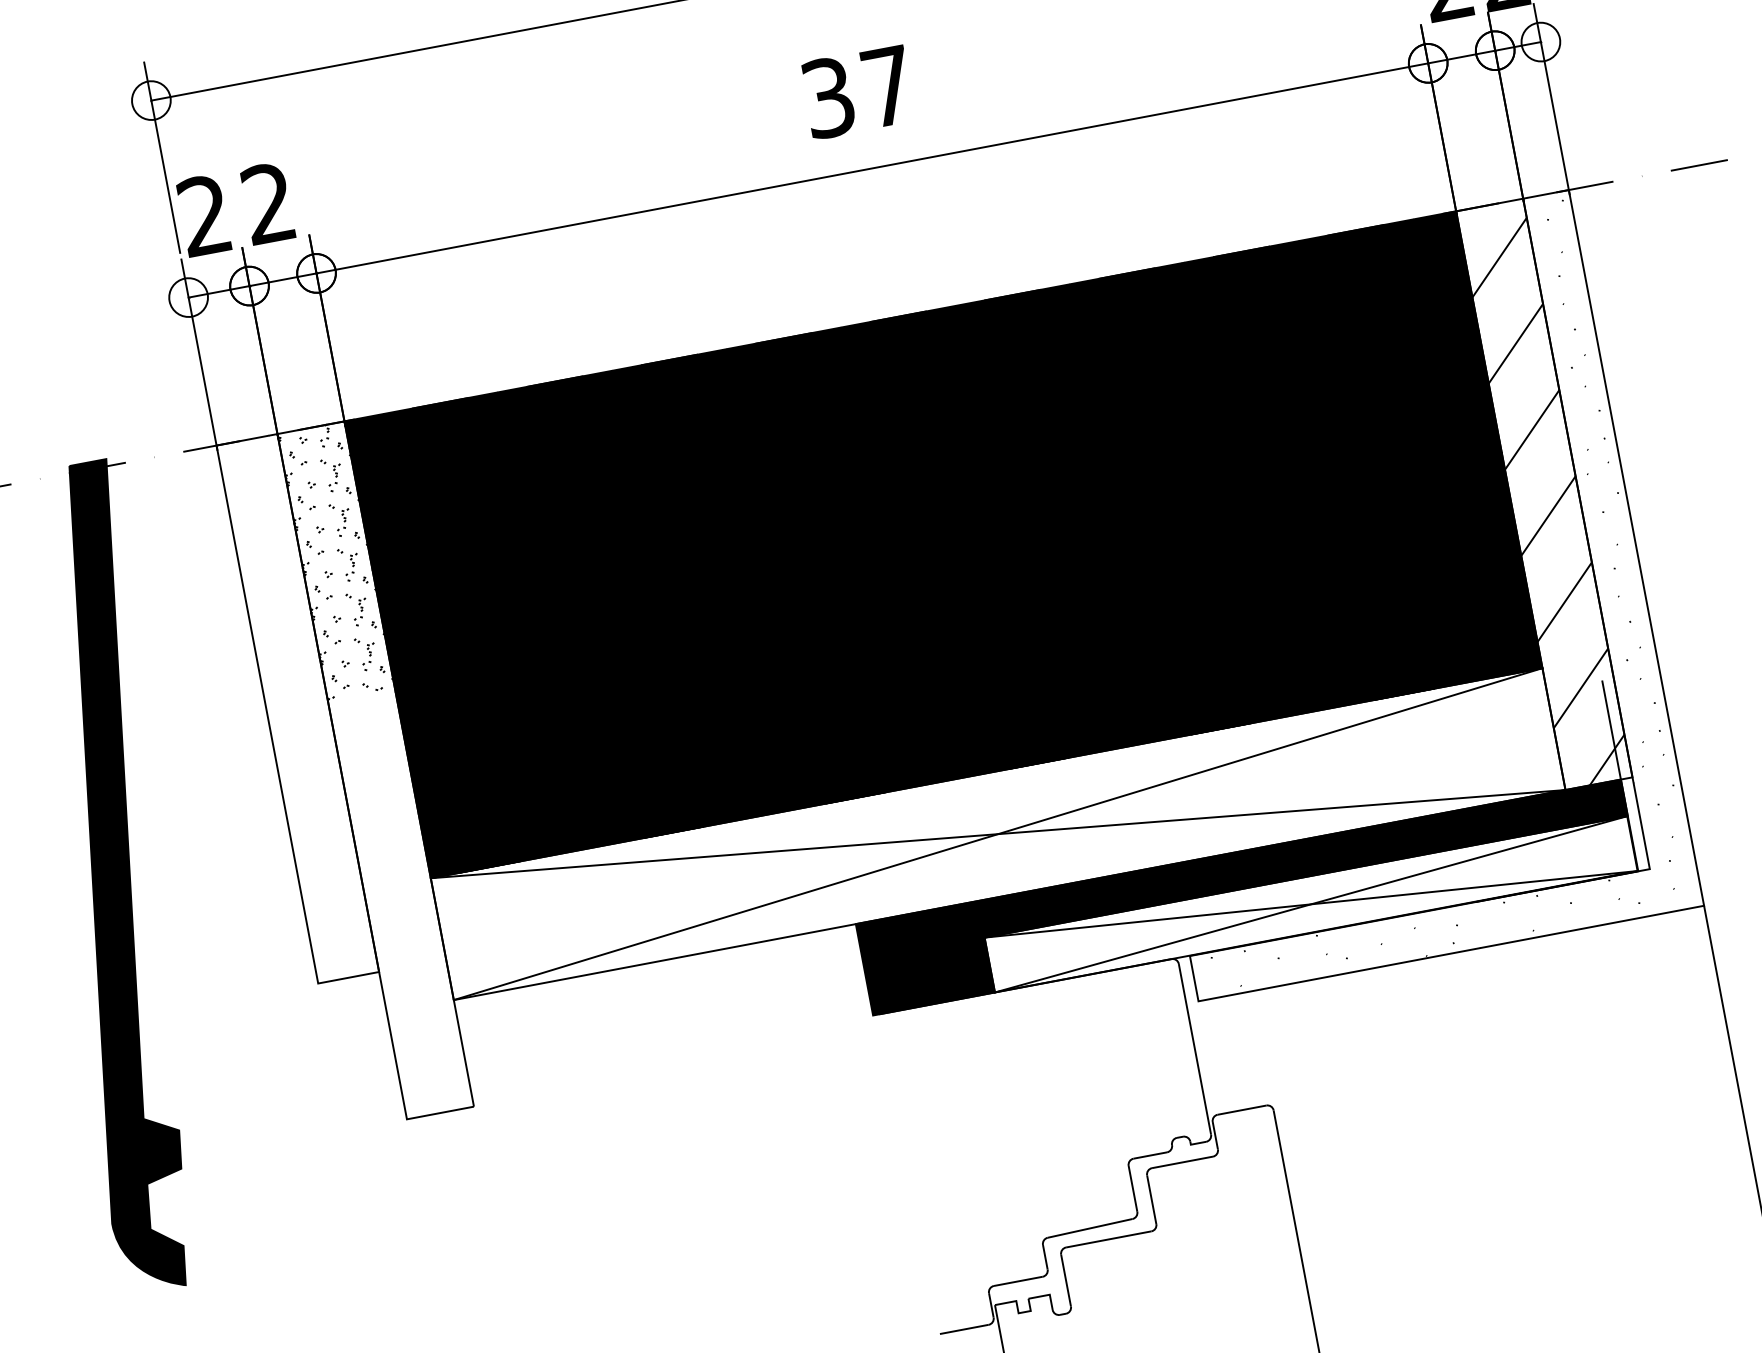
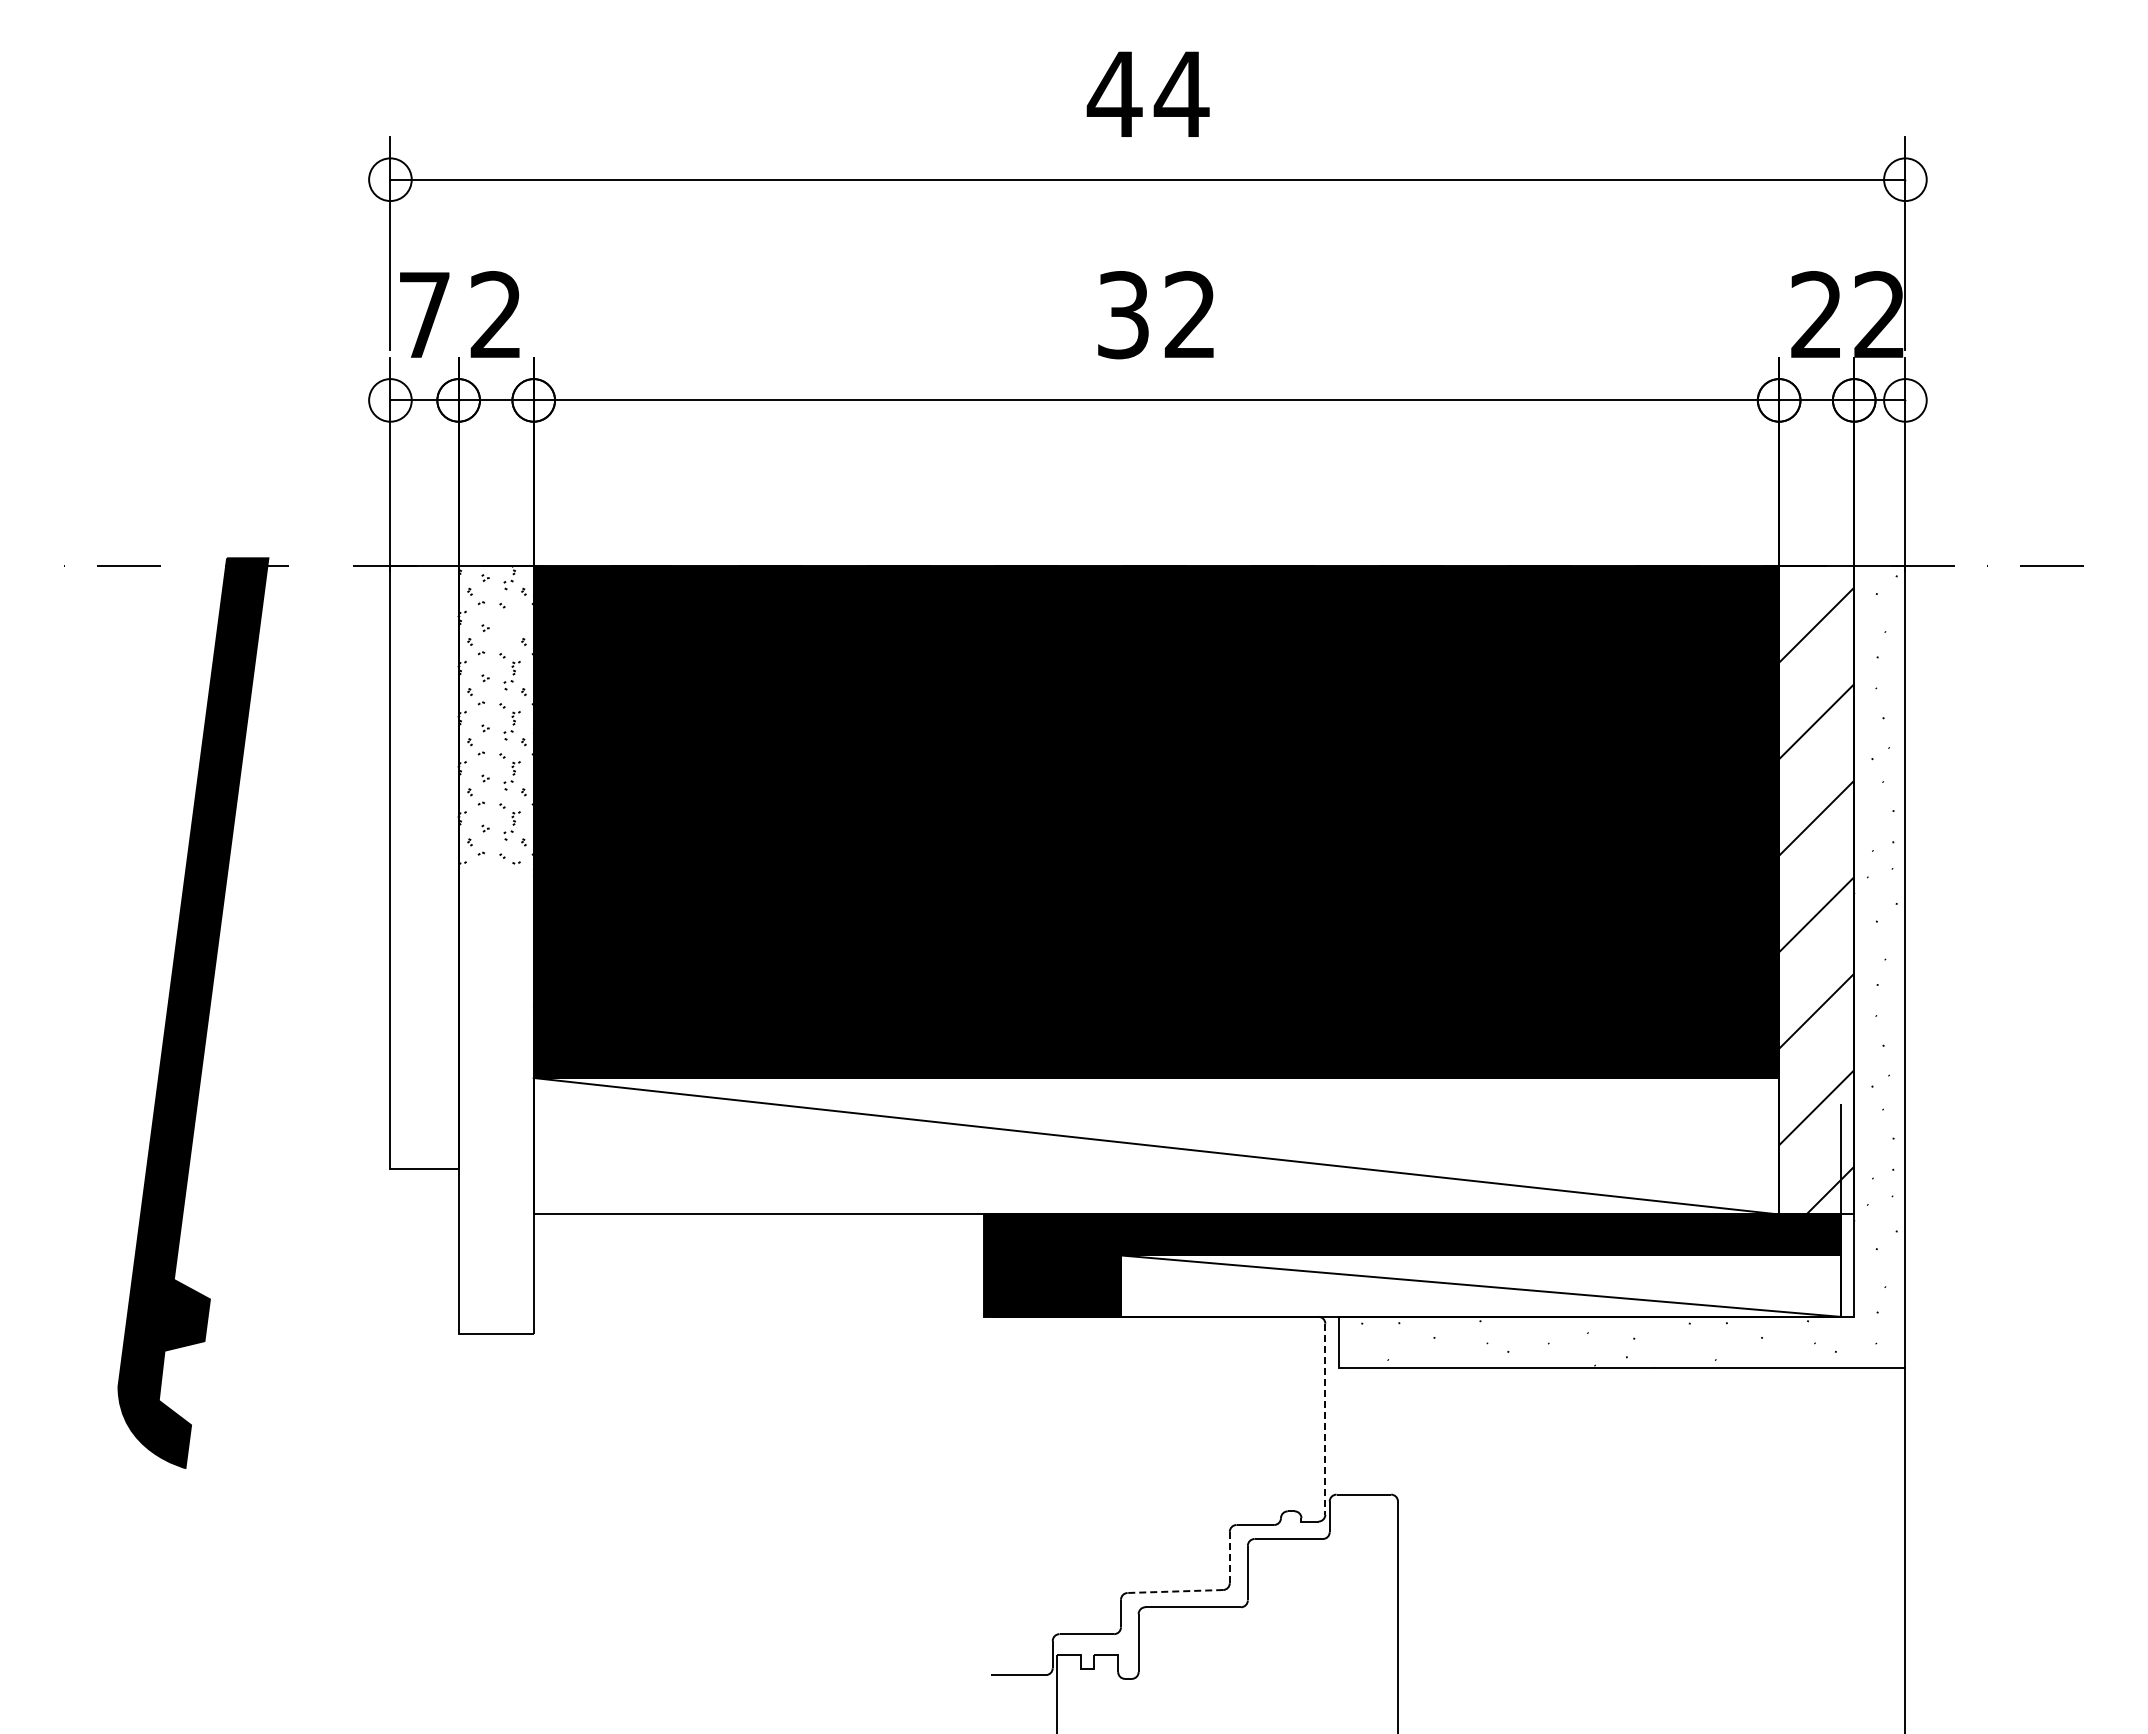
text: (887, 86) -> (1189, 314), 37 -> 32
text: (204, 215) -> (424, 314), 2 -> 7
part: (334, 478) -> (511, 625), removed
line: (998, 834) -> (1156, 1146), removed
line: (1310, 903) -> (1480, 1285), removed
line: (1195, 1049) -> (1325, 1419), solid -> dashed
line: (1132, 1188) -> (1229, 1557), solid -> dashed
line: (1090, 1228) -> (1175, 1591), solid -> dashed

